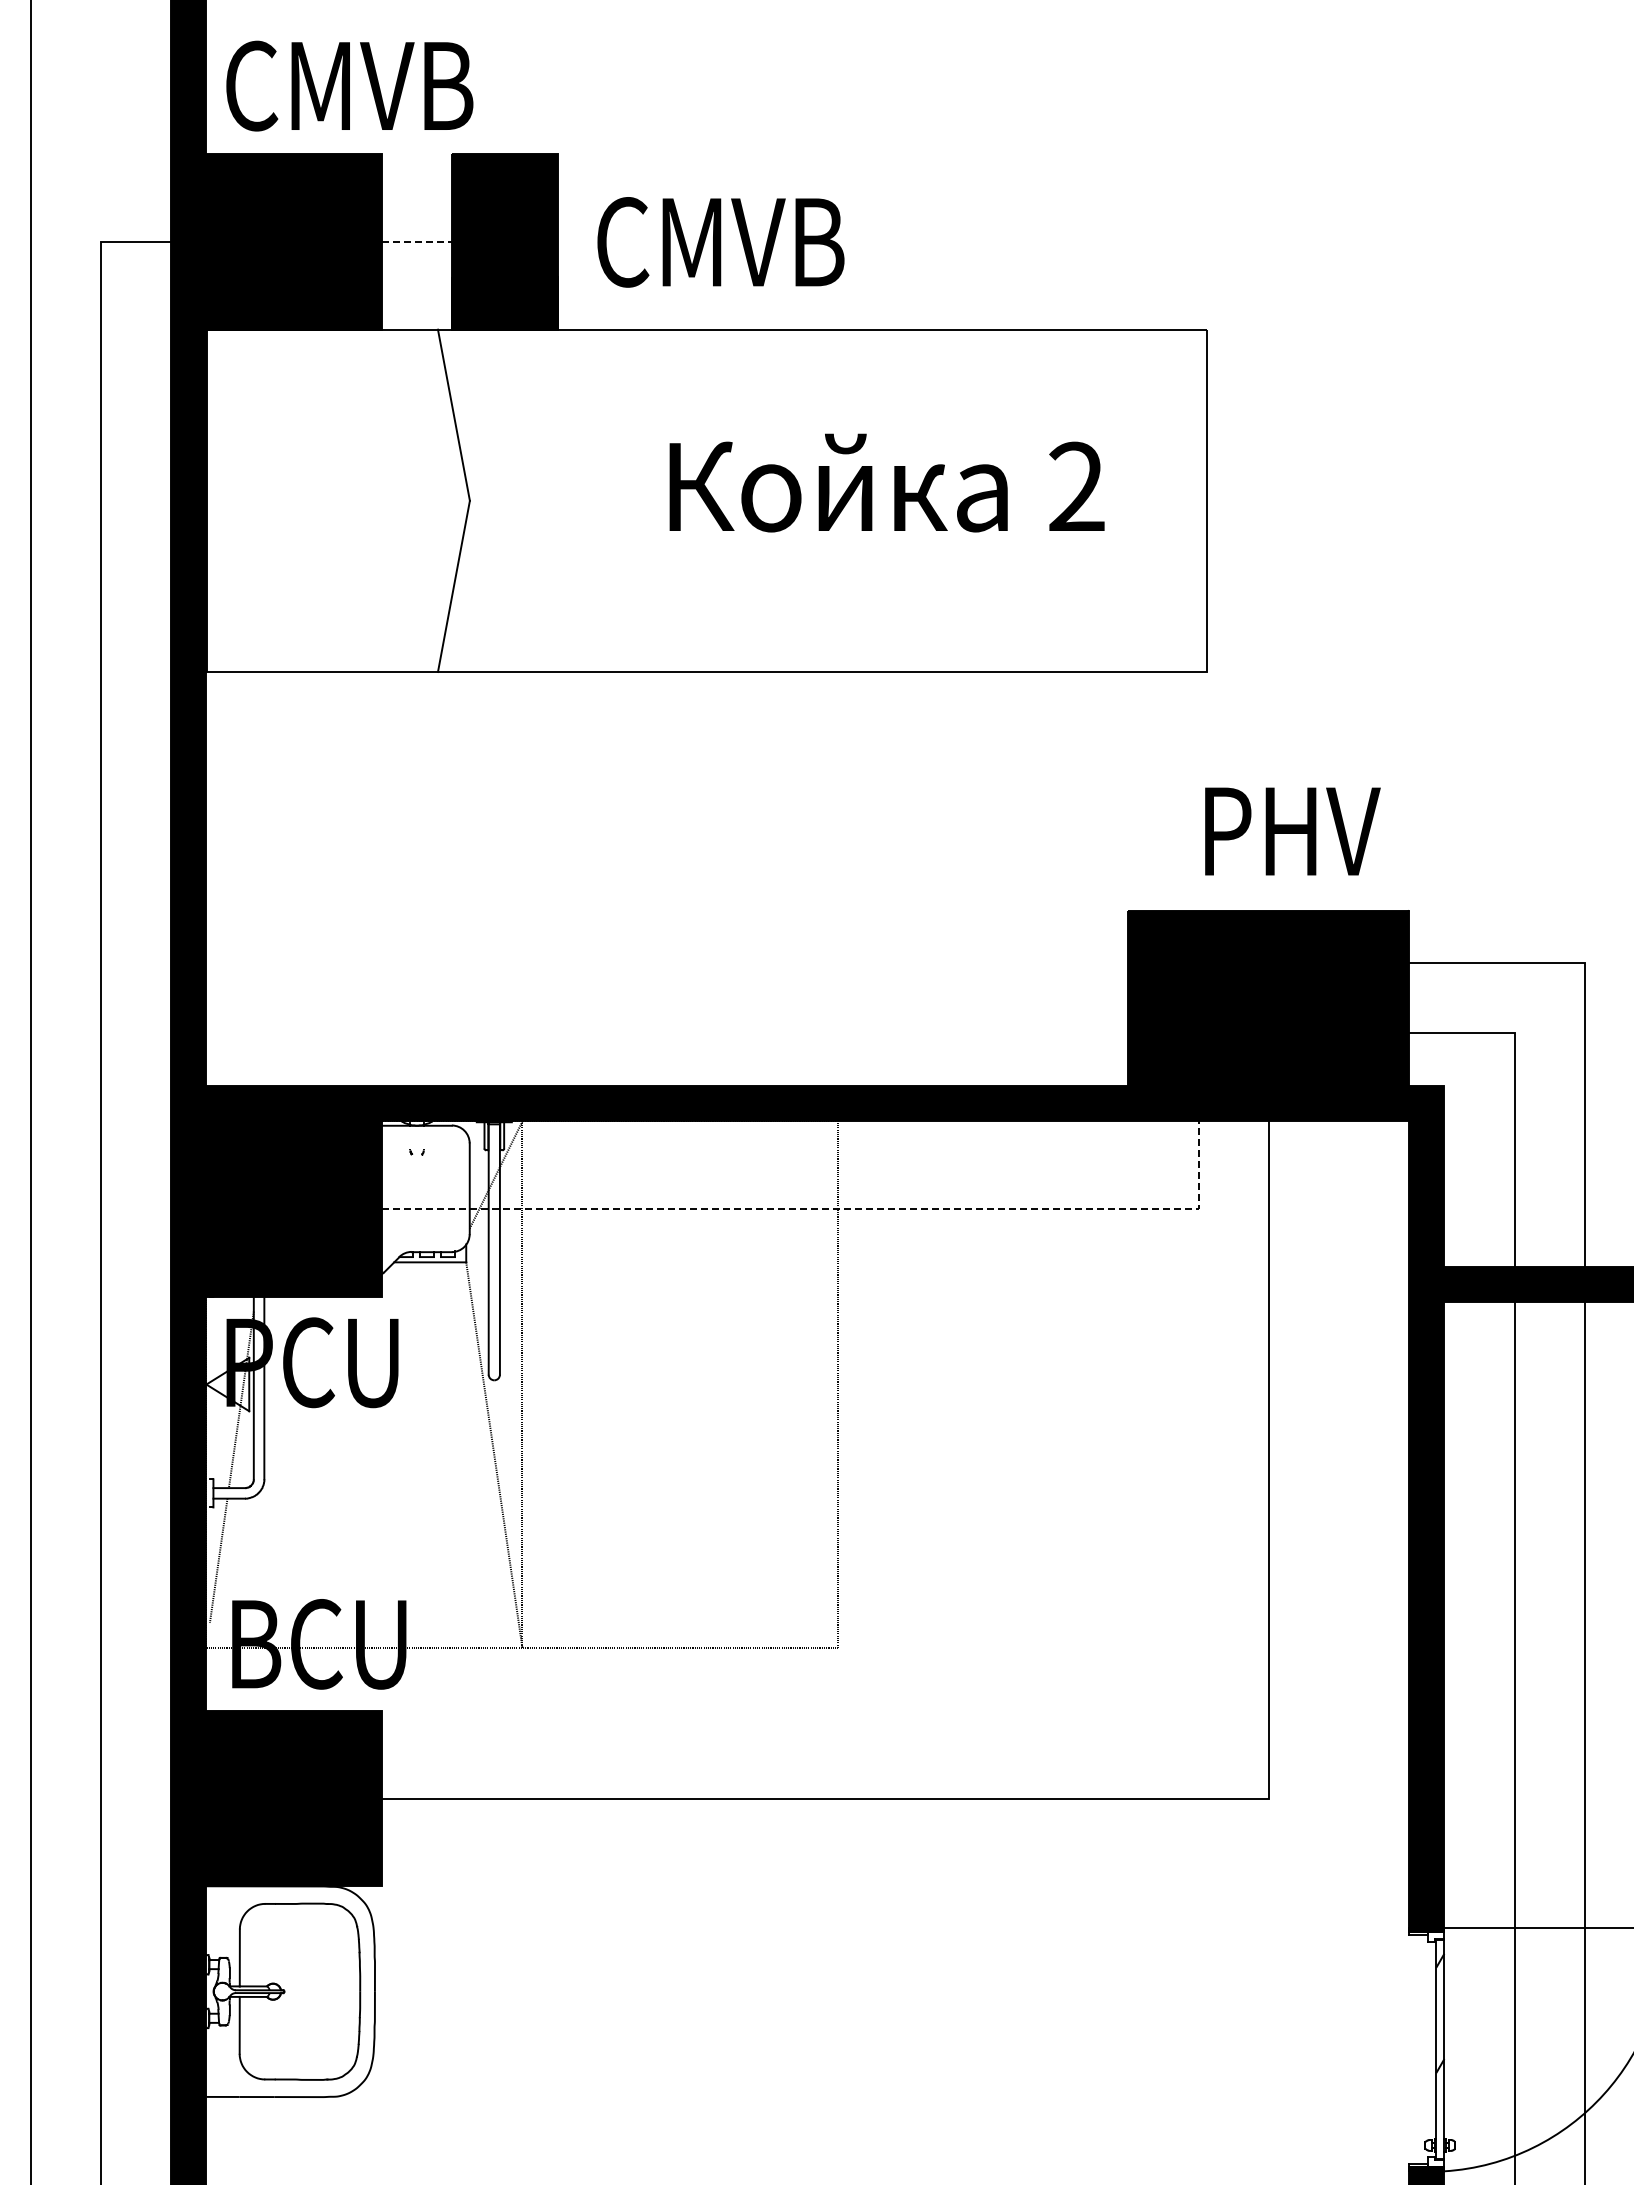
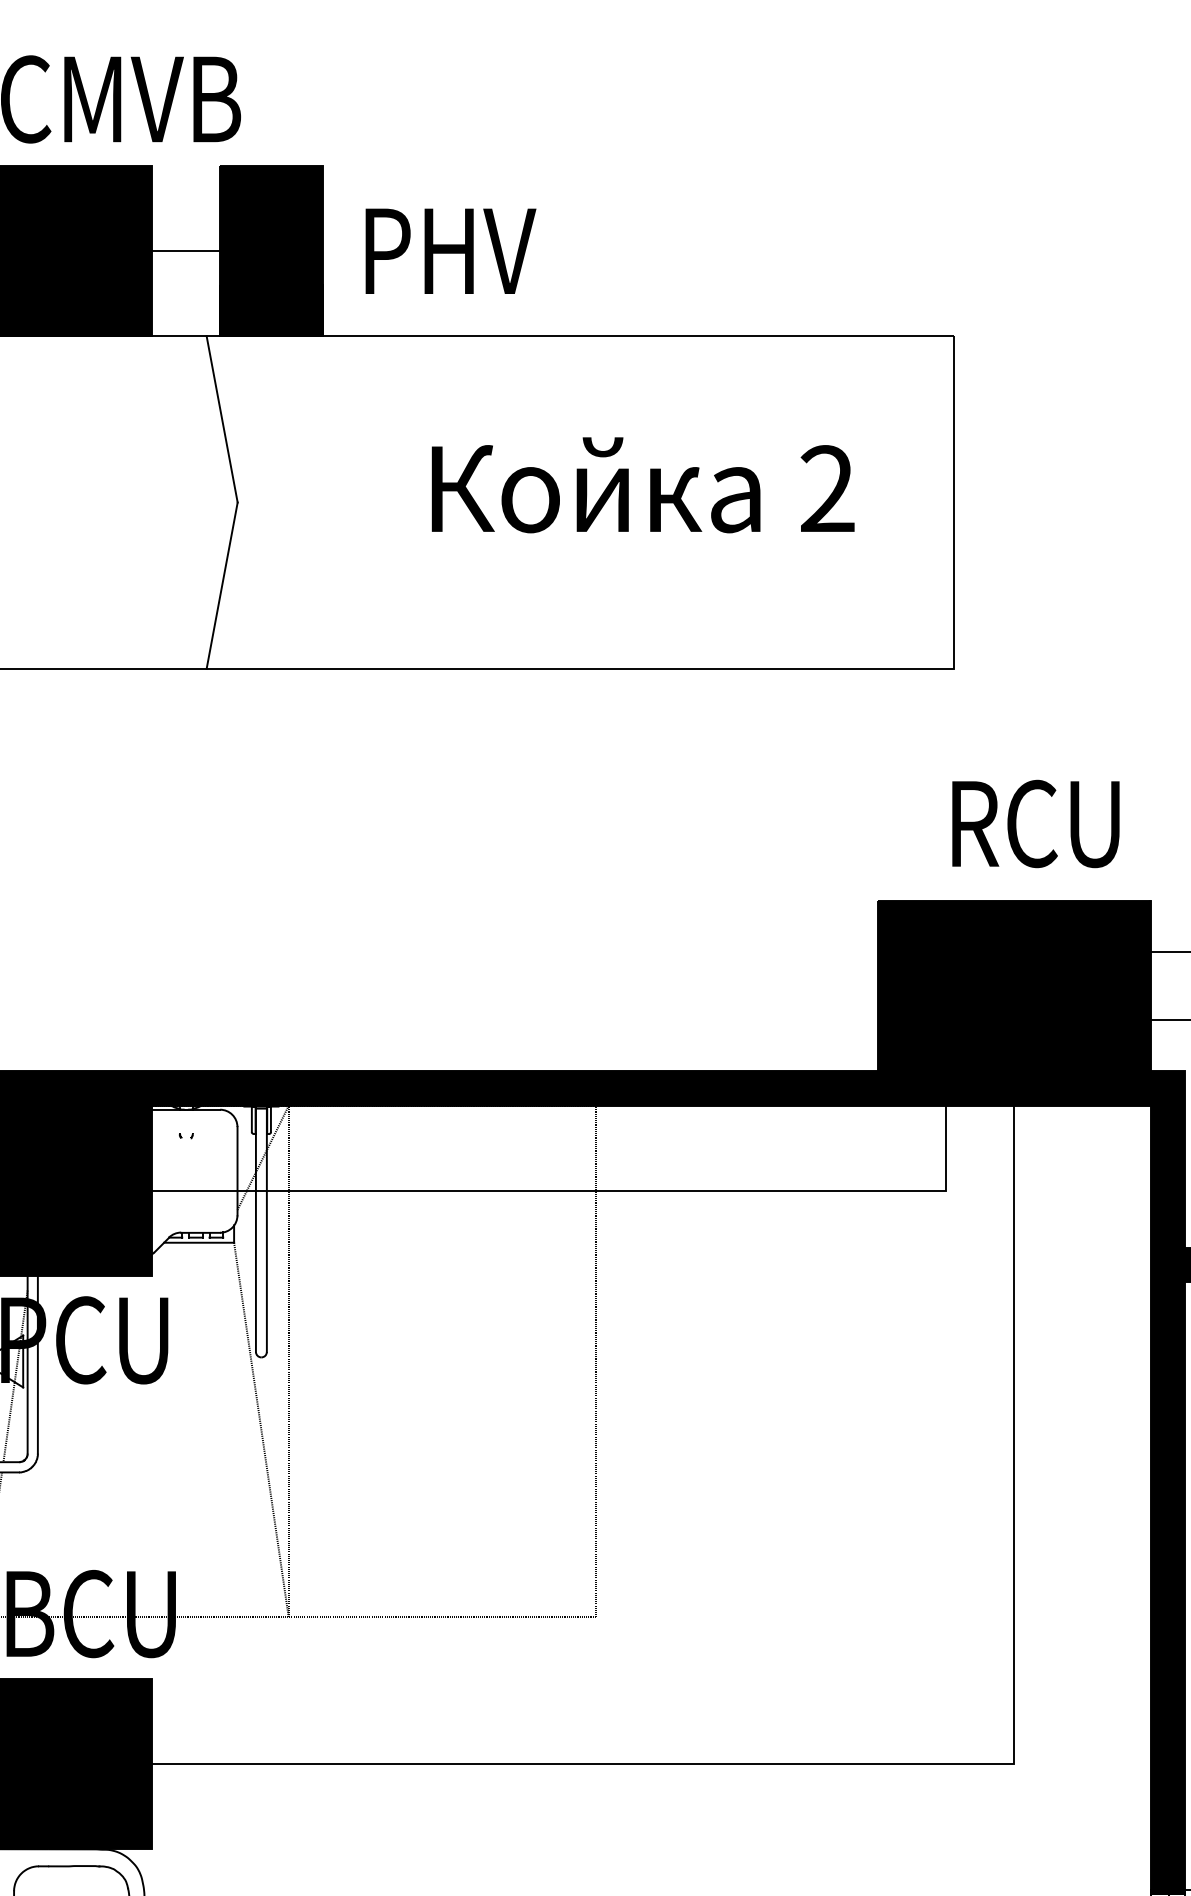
line: (417, 242) -> (186, 251), dashed -> solid
text: (720, 242) -> (481, 251), CMVB -> РНV
text: (1297, 831) -> (1042, 823), РНV -> RCU
line: (852, 1208) -> (609, 1190), dashed -> solid

